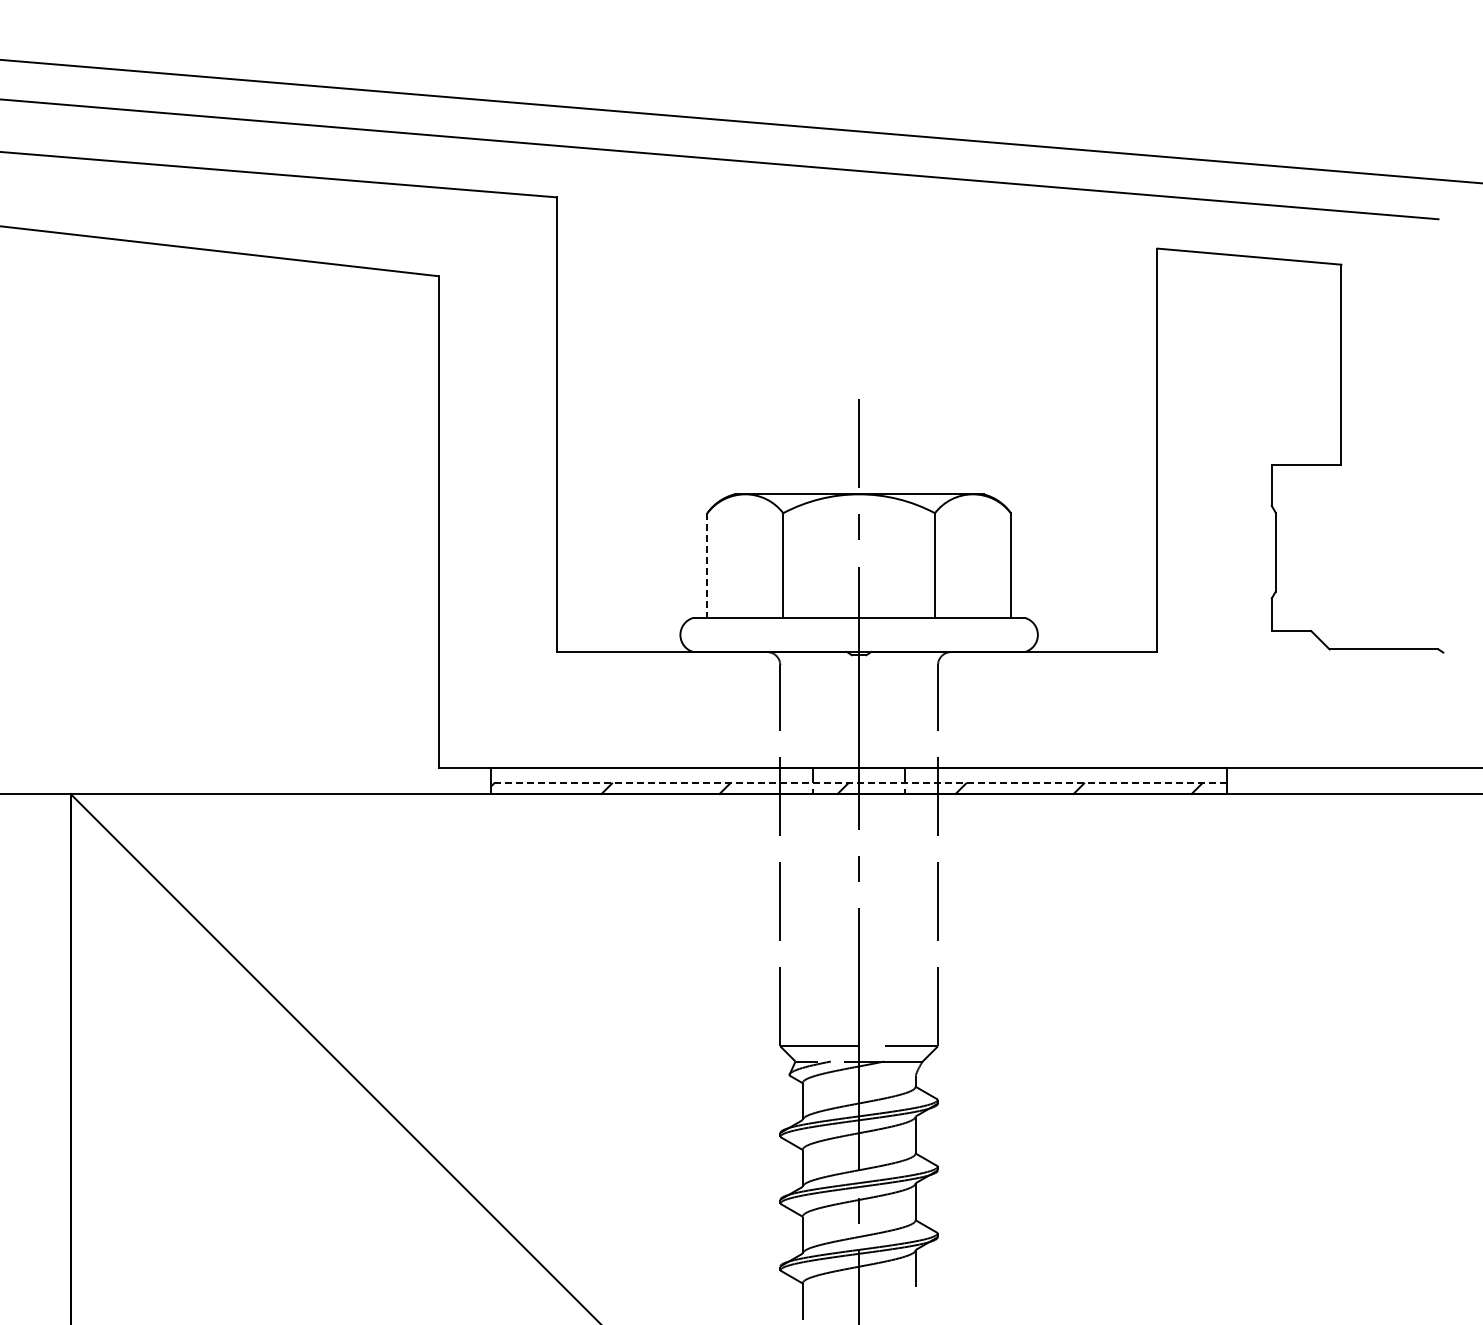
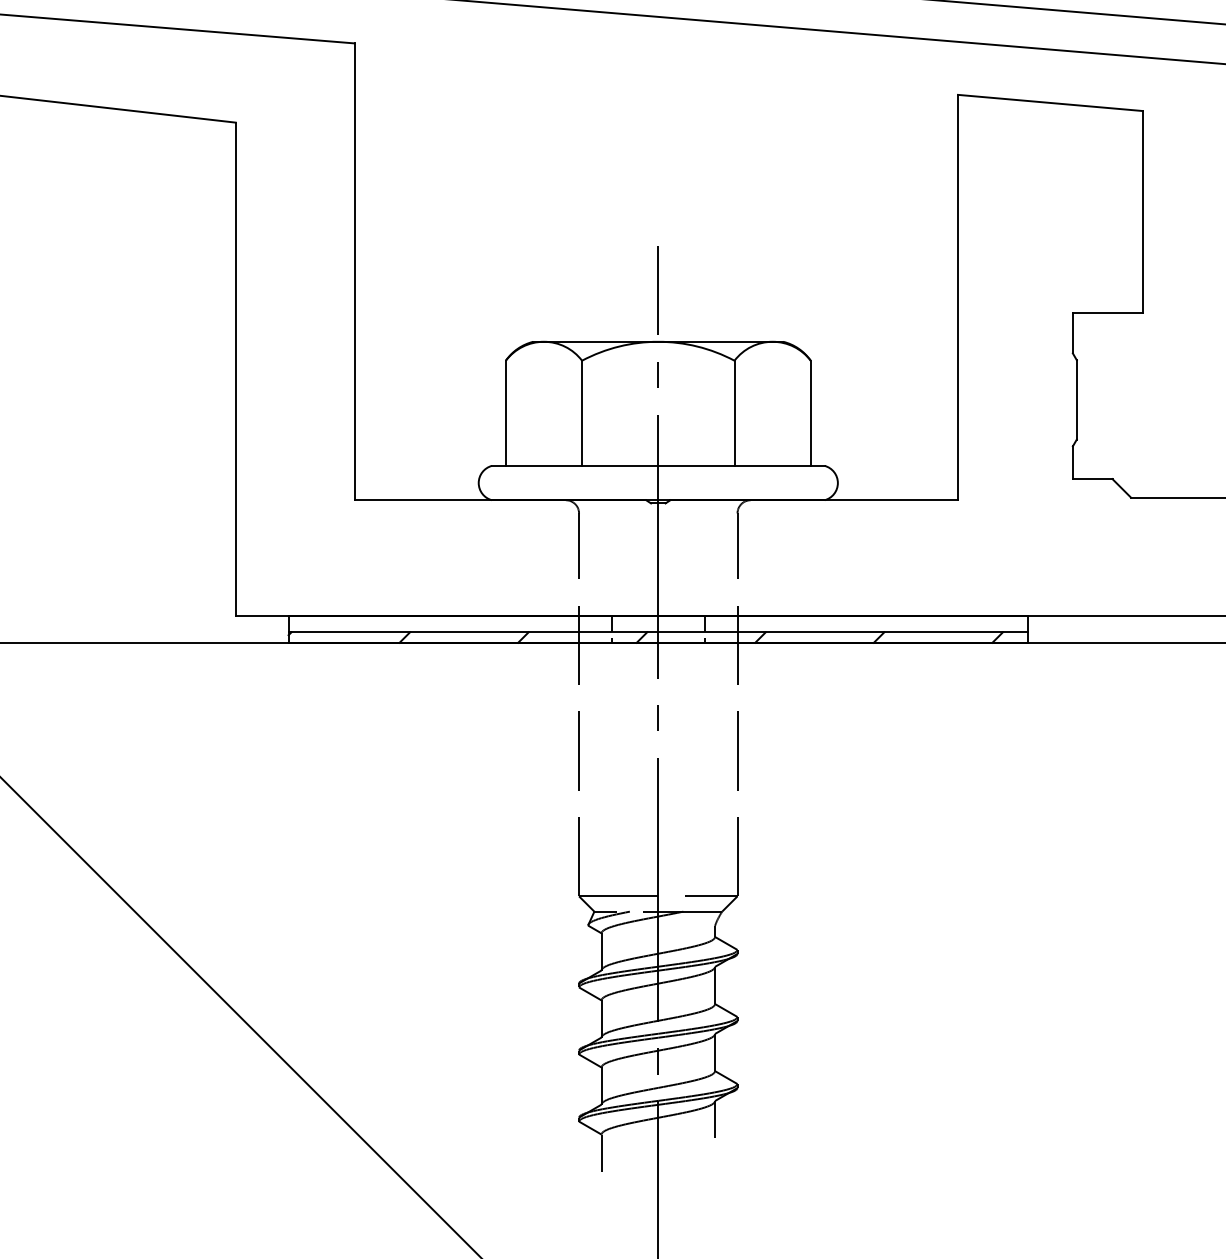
line: (707, 566) -> (505, 414), dashed -> solid
line: (859, 783) -> (658, 632), dashed -> solid

